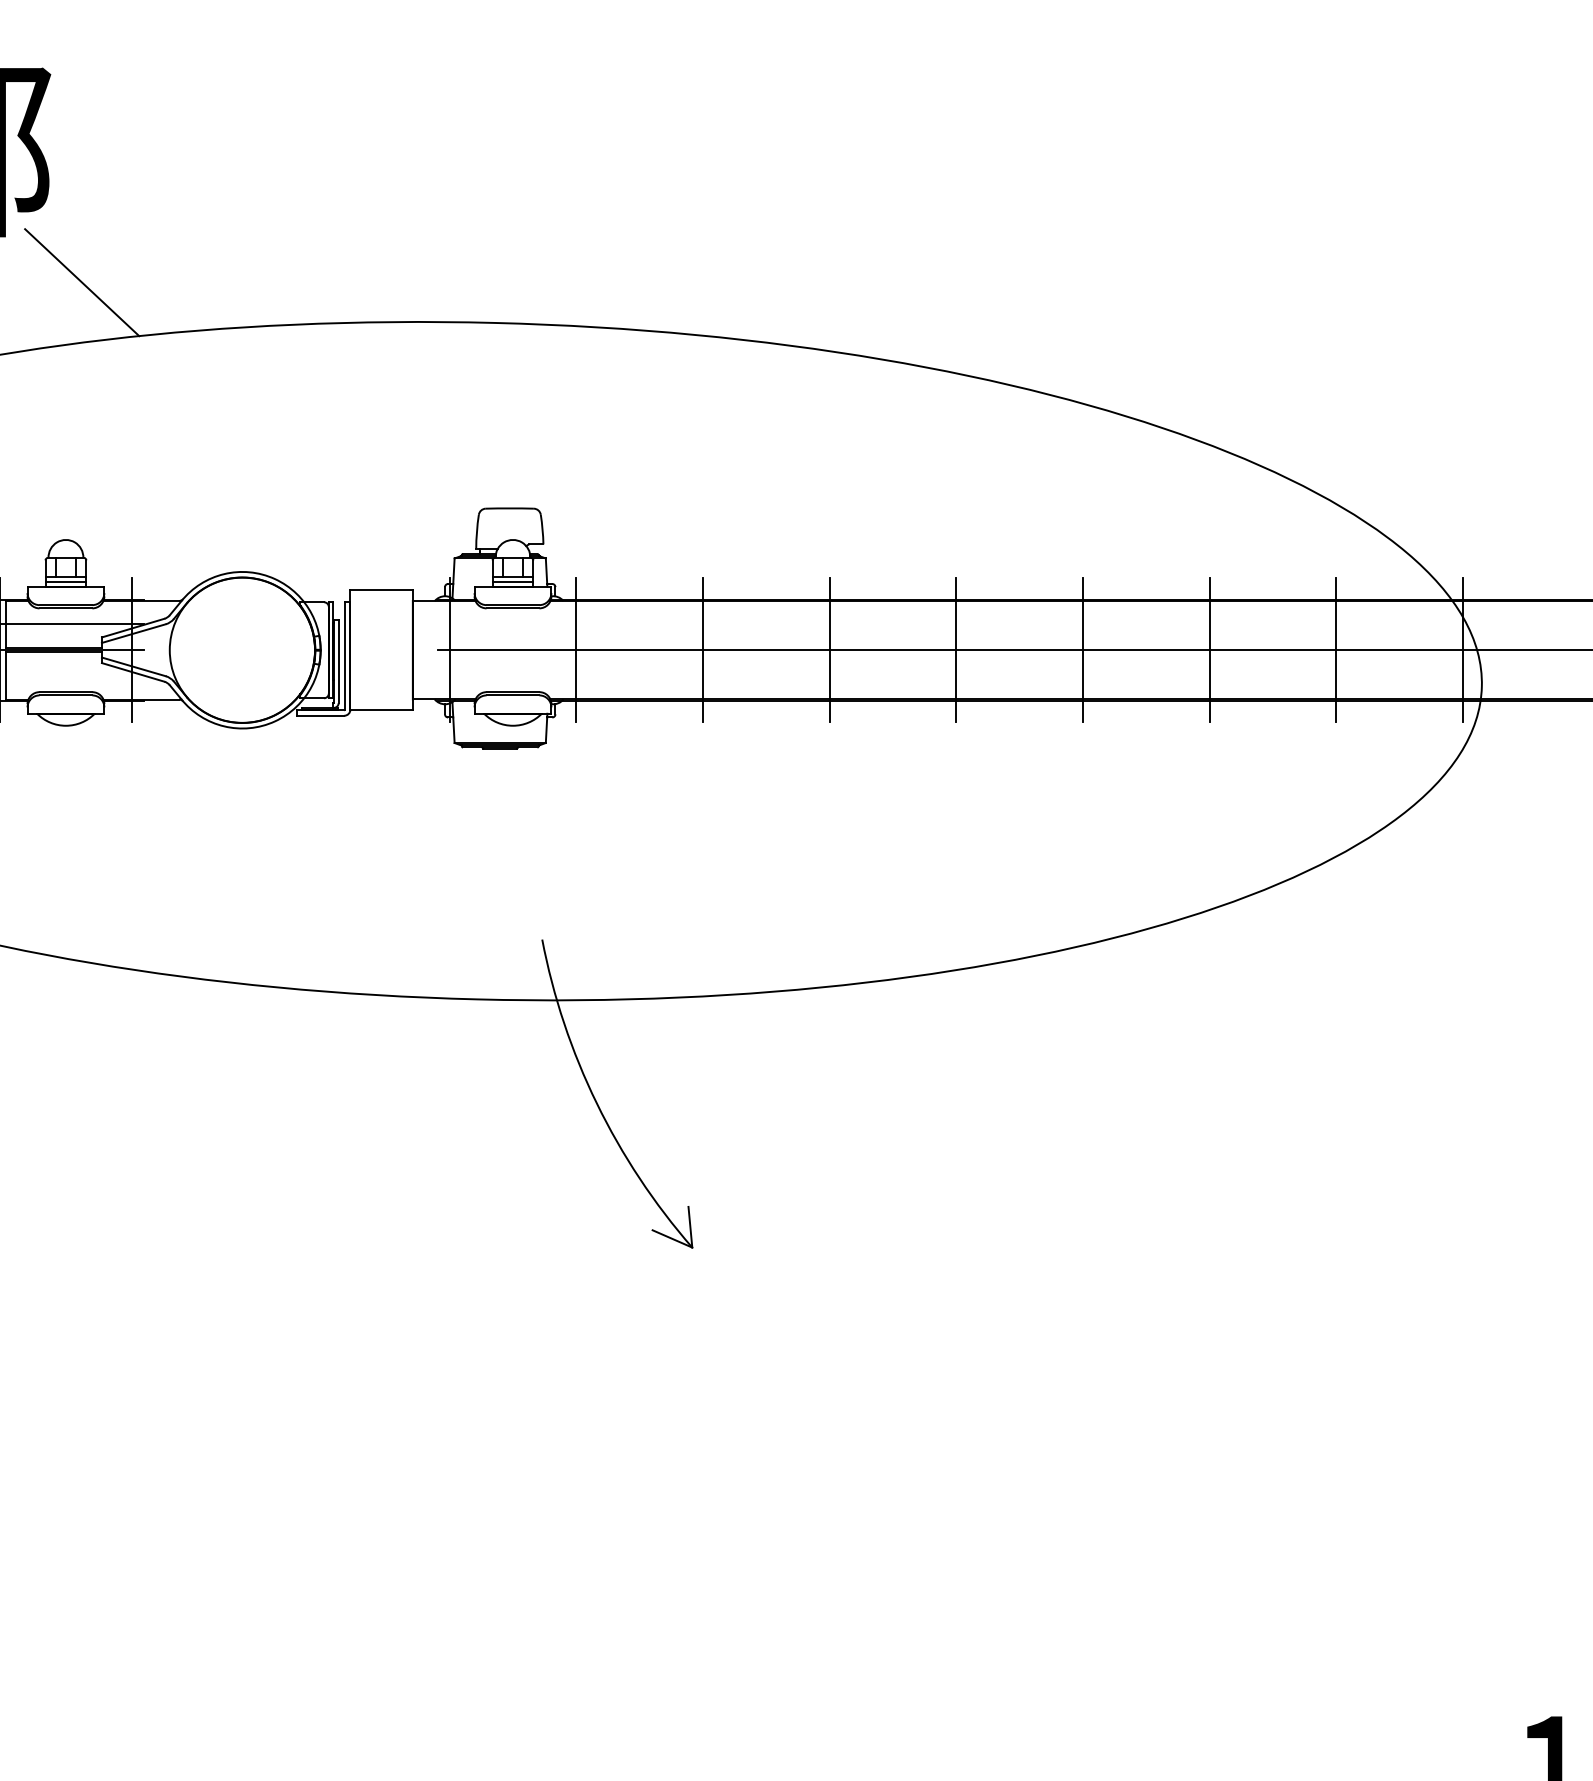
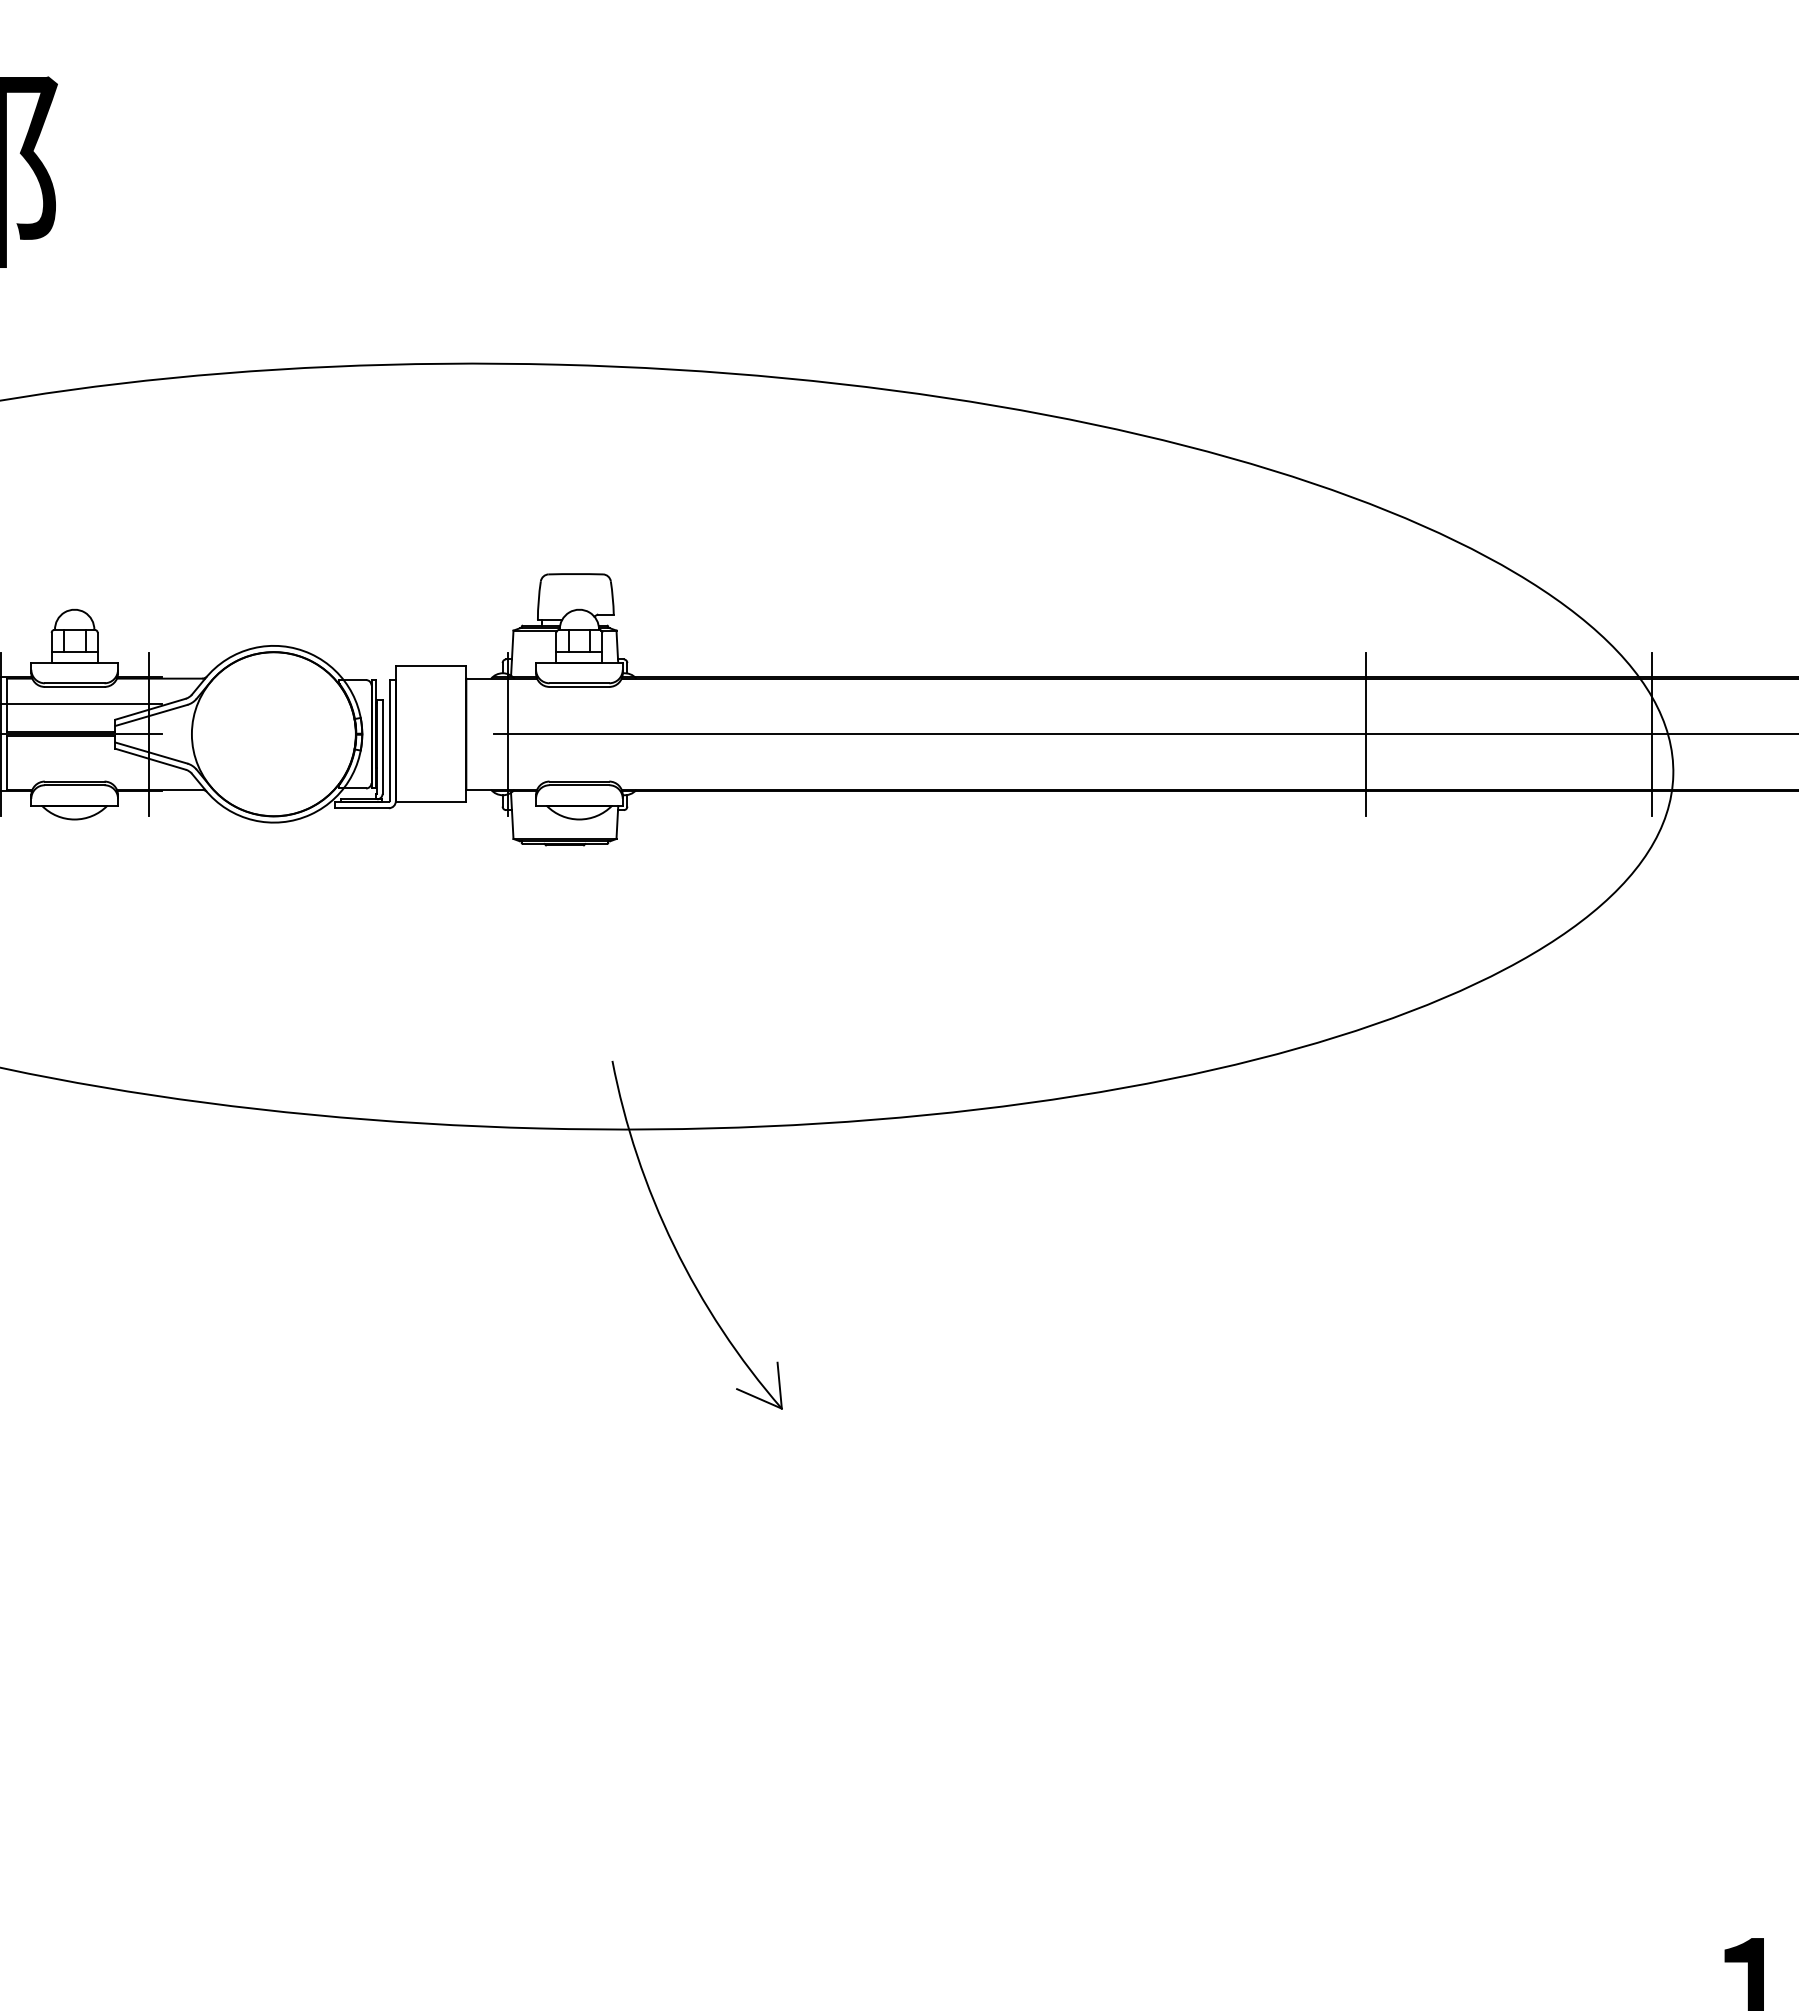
line: (81, 282) -> (92, 318), removed
line: (65, 582) -> (74, 657), removed
line: (513, 582) -> (579, 657), removed
line: (575, 649) -> (650, 733), removed
line: (702, 649) -> (793, 733), removed
line: (829, 649) -> (936, 733), removed
line: (955, 649) -> (1079, 733), removed
line: (1082, 649) -> (1222, 733), removed
line: (1335, 649) -> (1508, 733), removed

